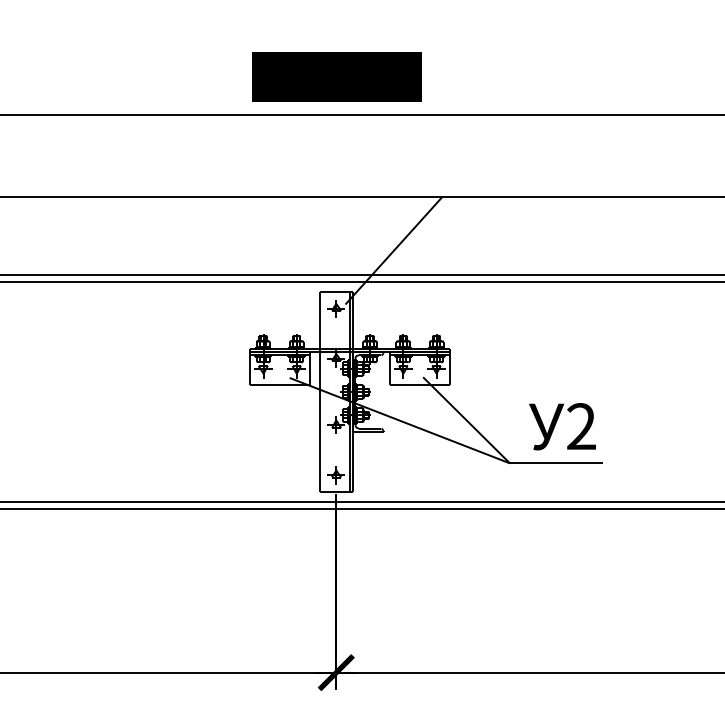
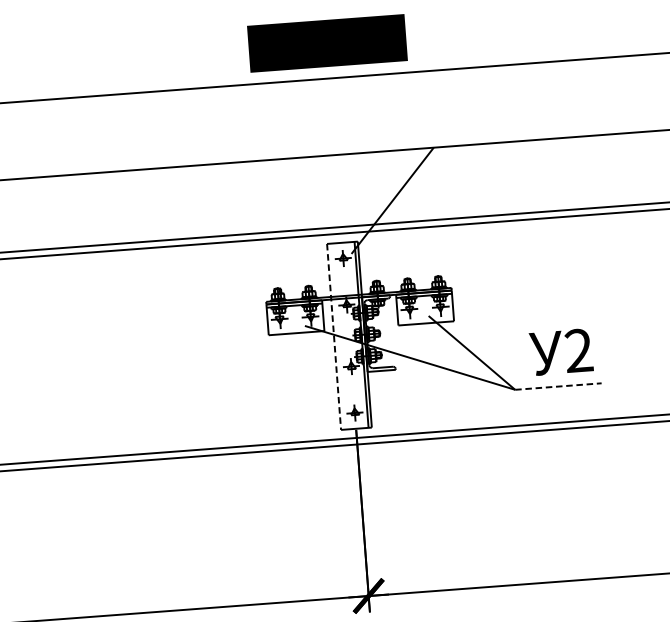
line: (320, 392) -> (334, 337), solid -> dashed
line: (556, 463) -> (558, 386), solid -> dashed

